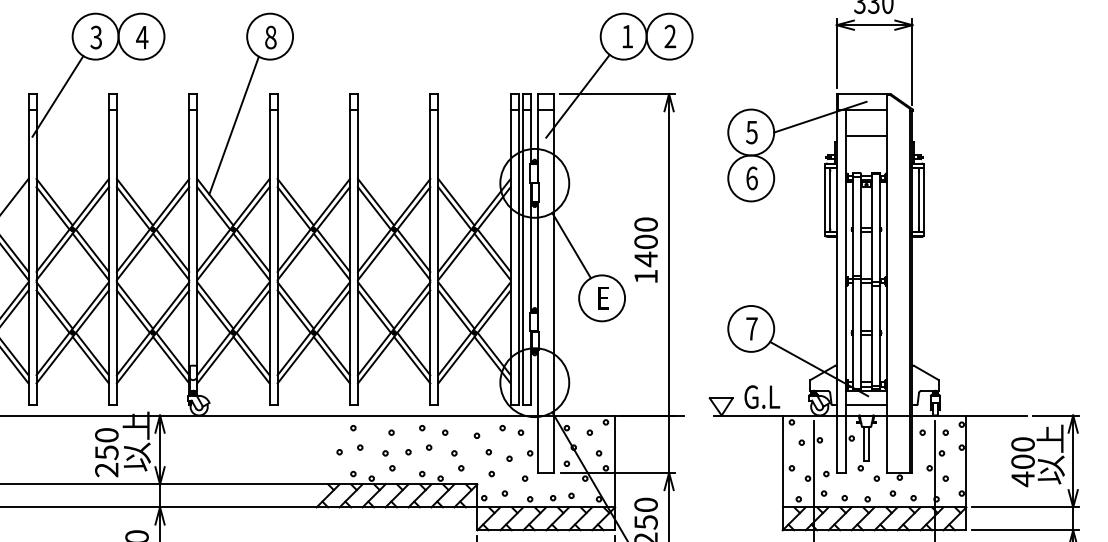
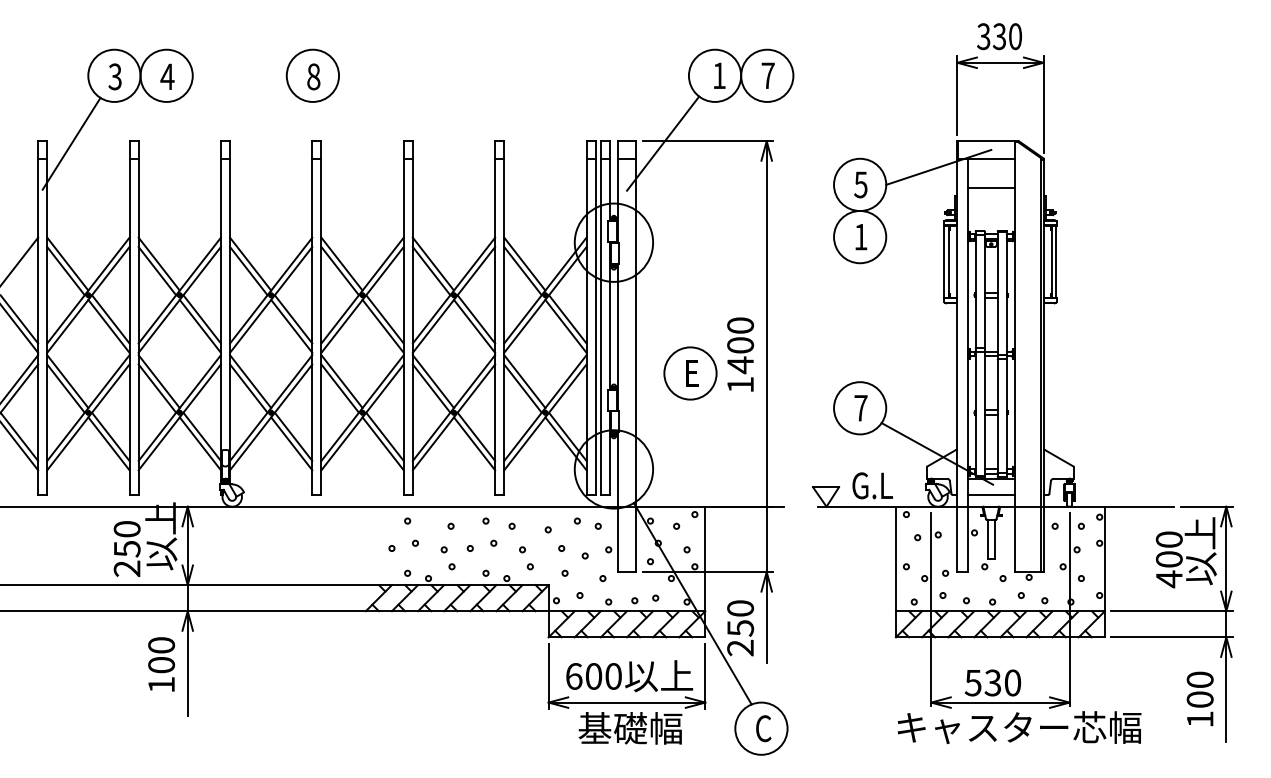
text: (669, 36) -> (767, 75), 2 -> 7
line: (233, 125) -> (271, 176), removed
text: (751, 177) -> (860, 236), 6 -> 1
line: (571, 245) -> (655, 313), removed
text: (646, 250) -> (740, 354), moved

